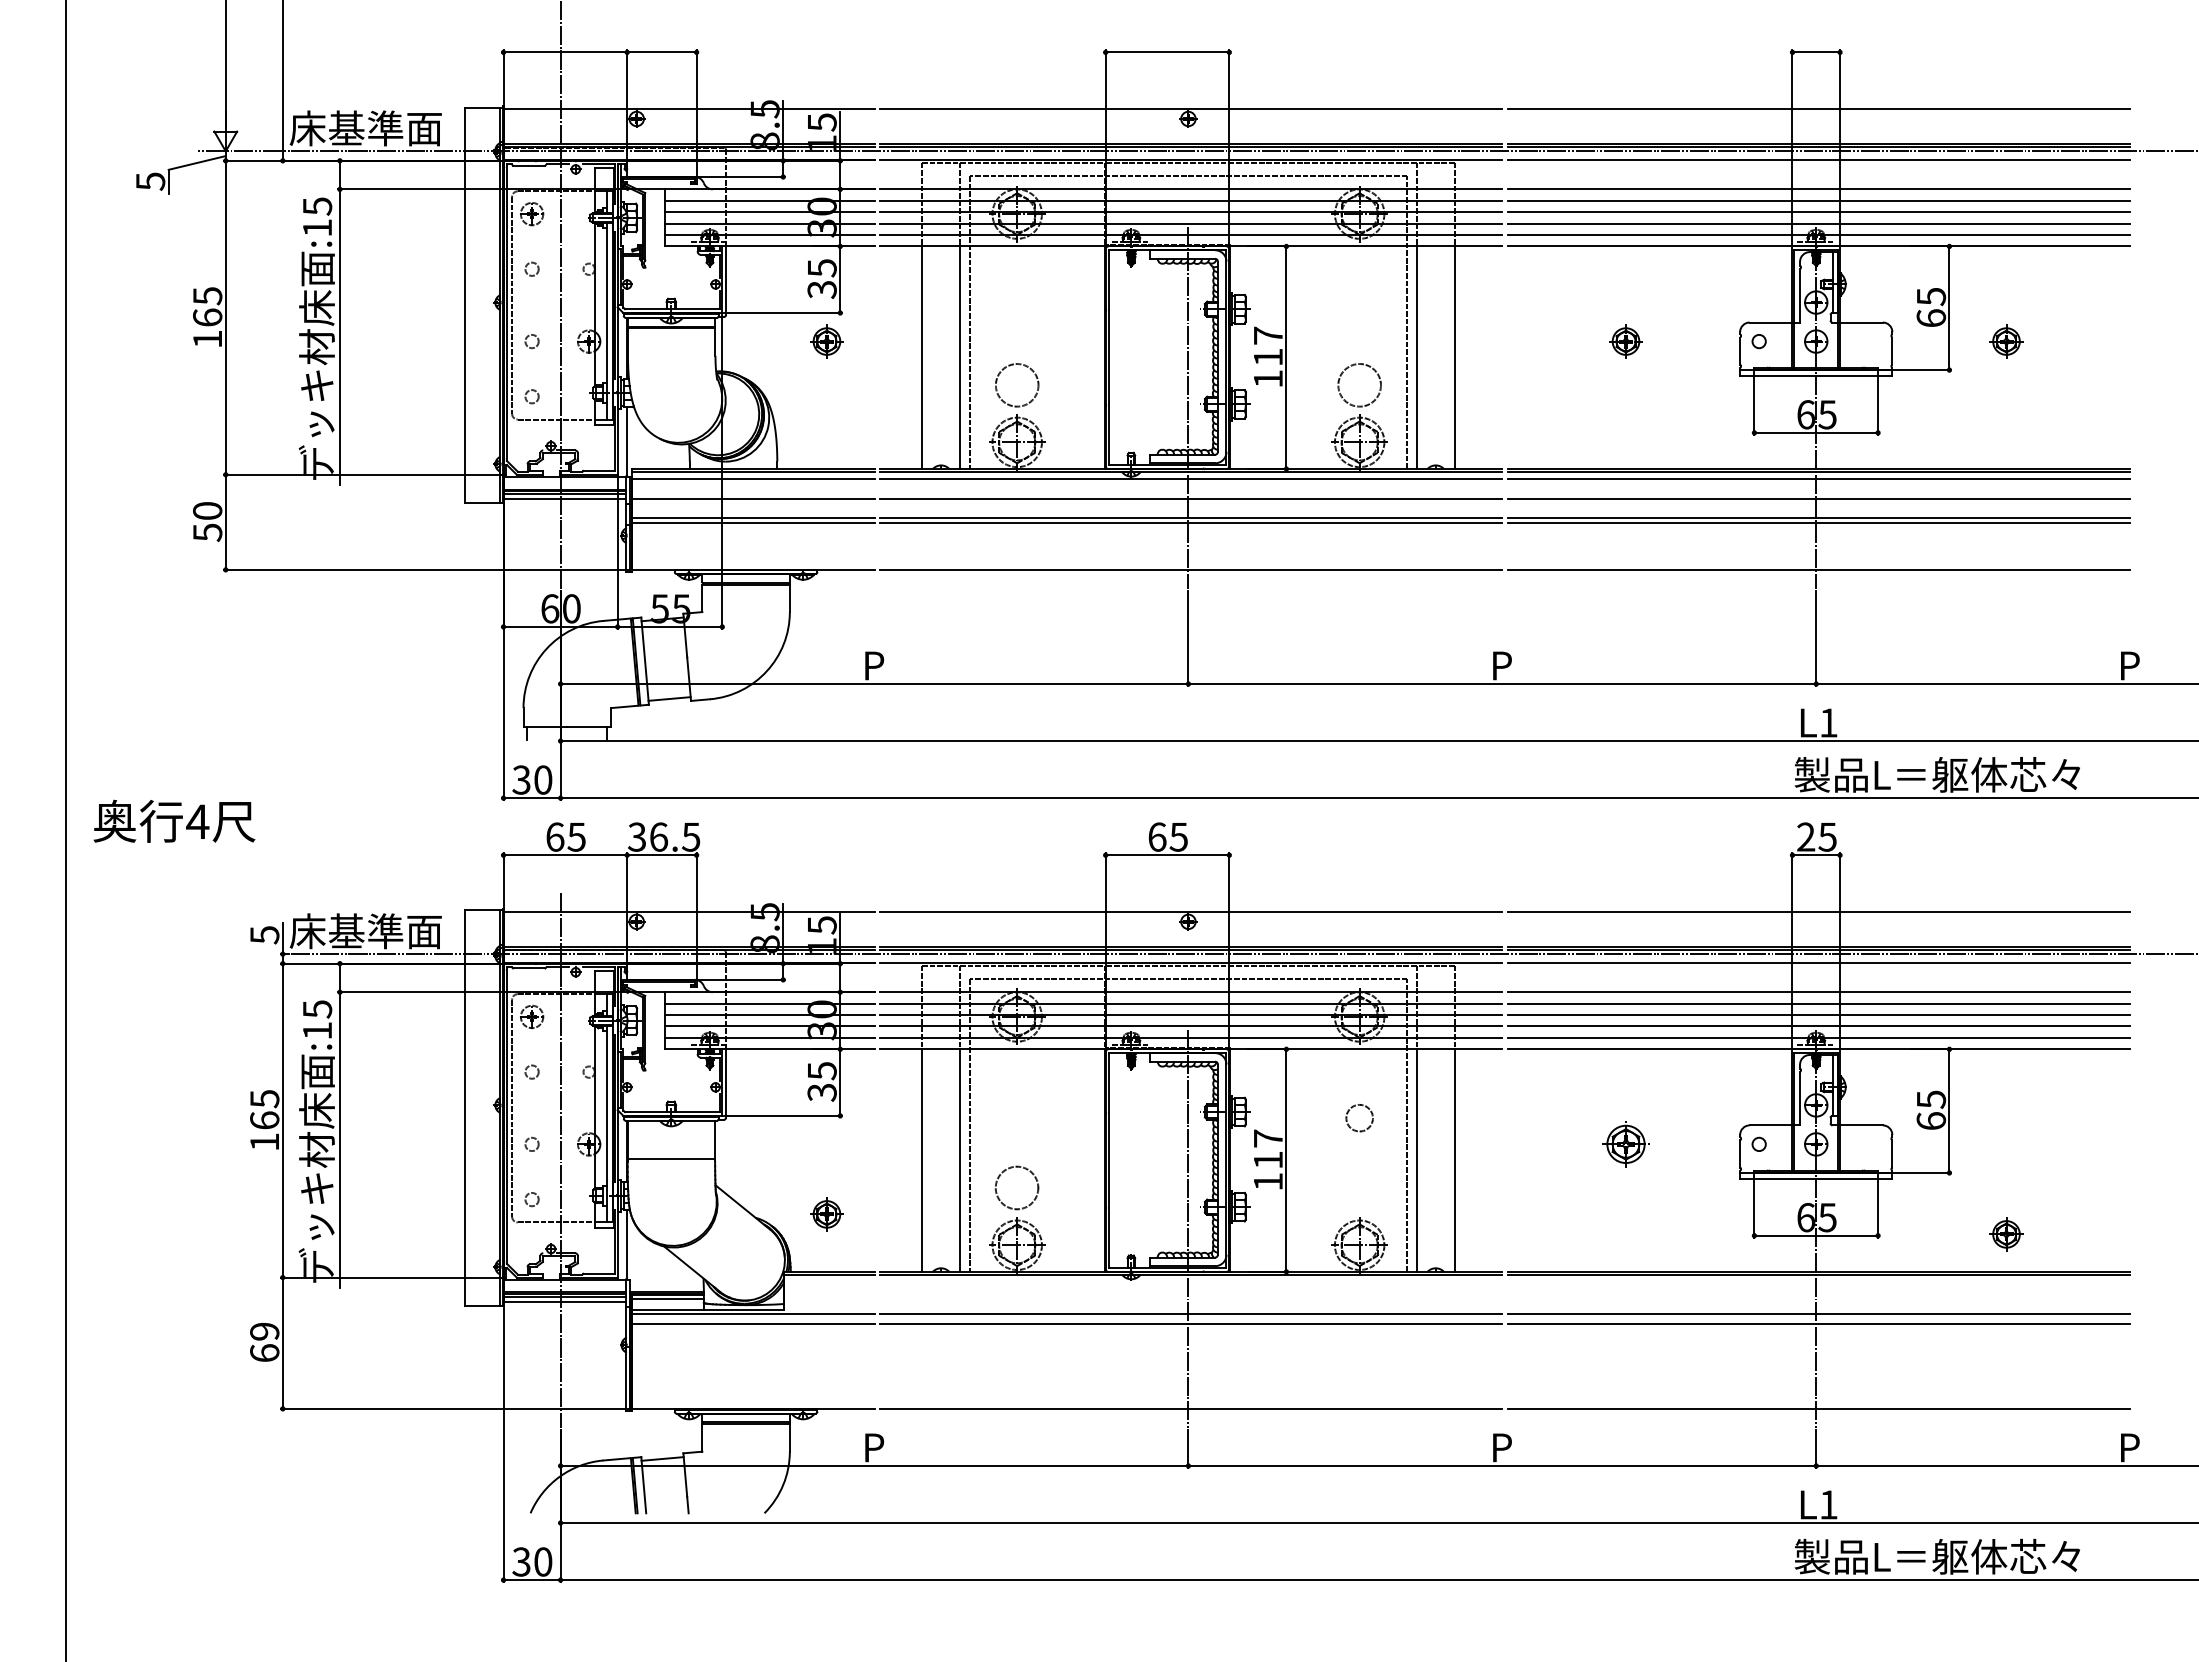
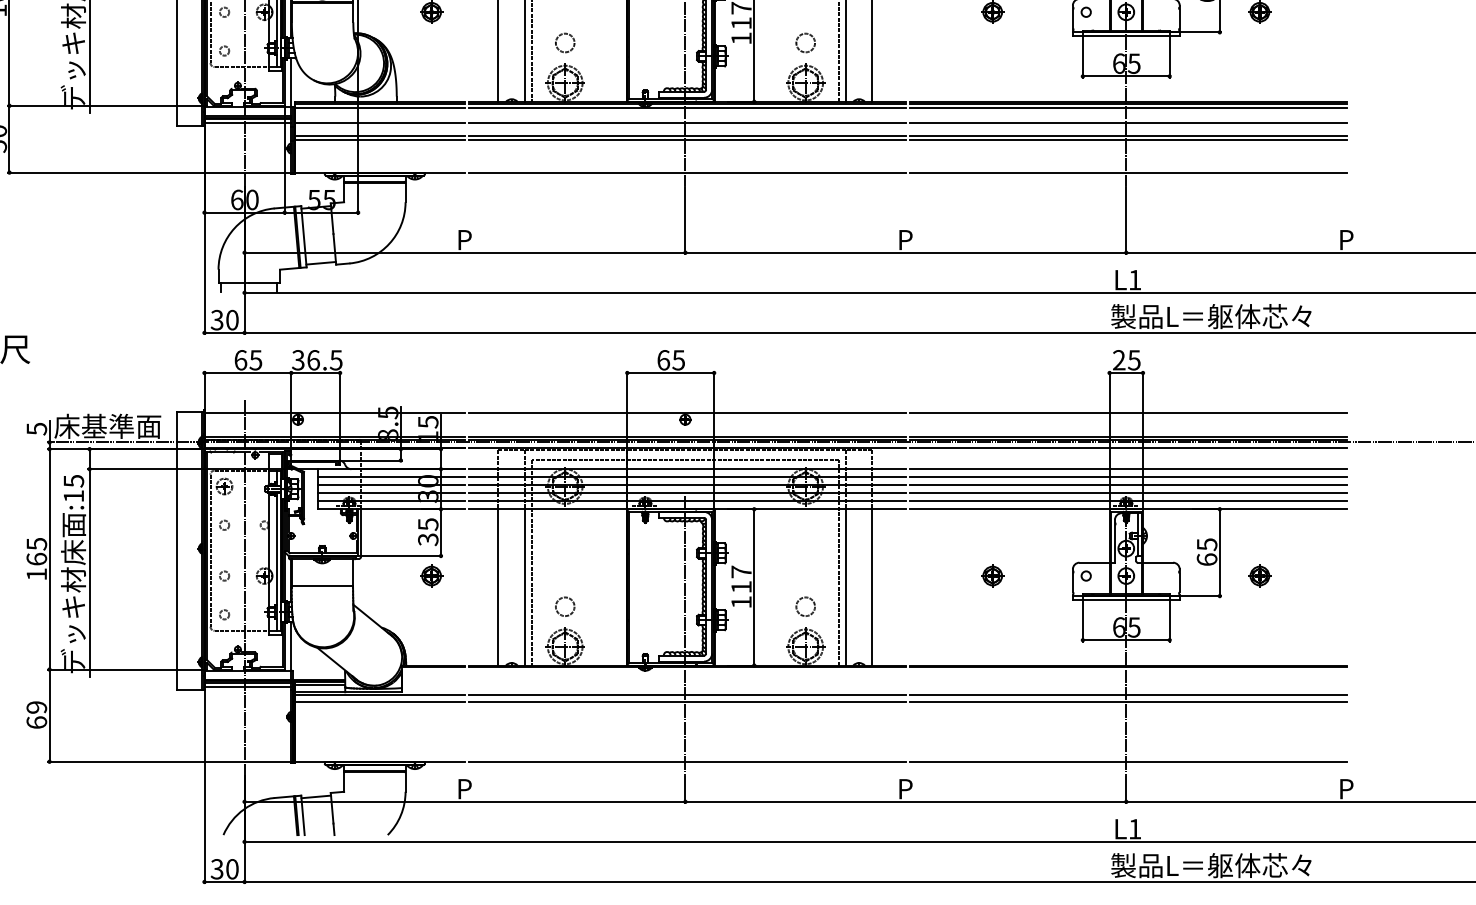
circle: (1016, 385) -> (564, 43), size x0.62
circle: (1359, 385) -> (805, 43), size x0.62
circle: (1359, 1118) -> (805, 607), moved
part: (1625, 1144) -> (992, 576), size x0.71
circle: (1017, 1188) -> (565, 607), size x0.62
part: (826, 1214) -> (431, 576), moved
part: (2006, 1234) -> (1259, 576), moved

